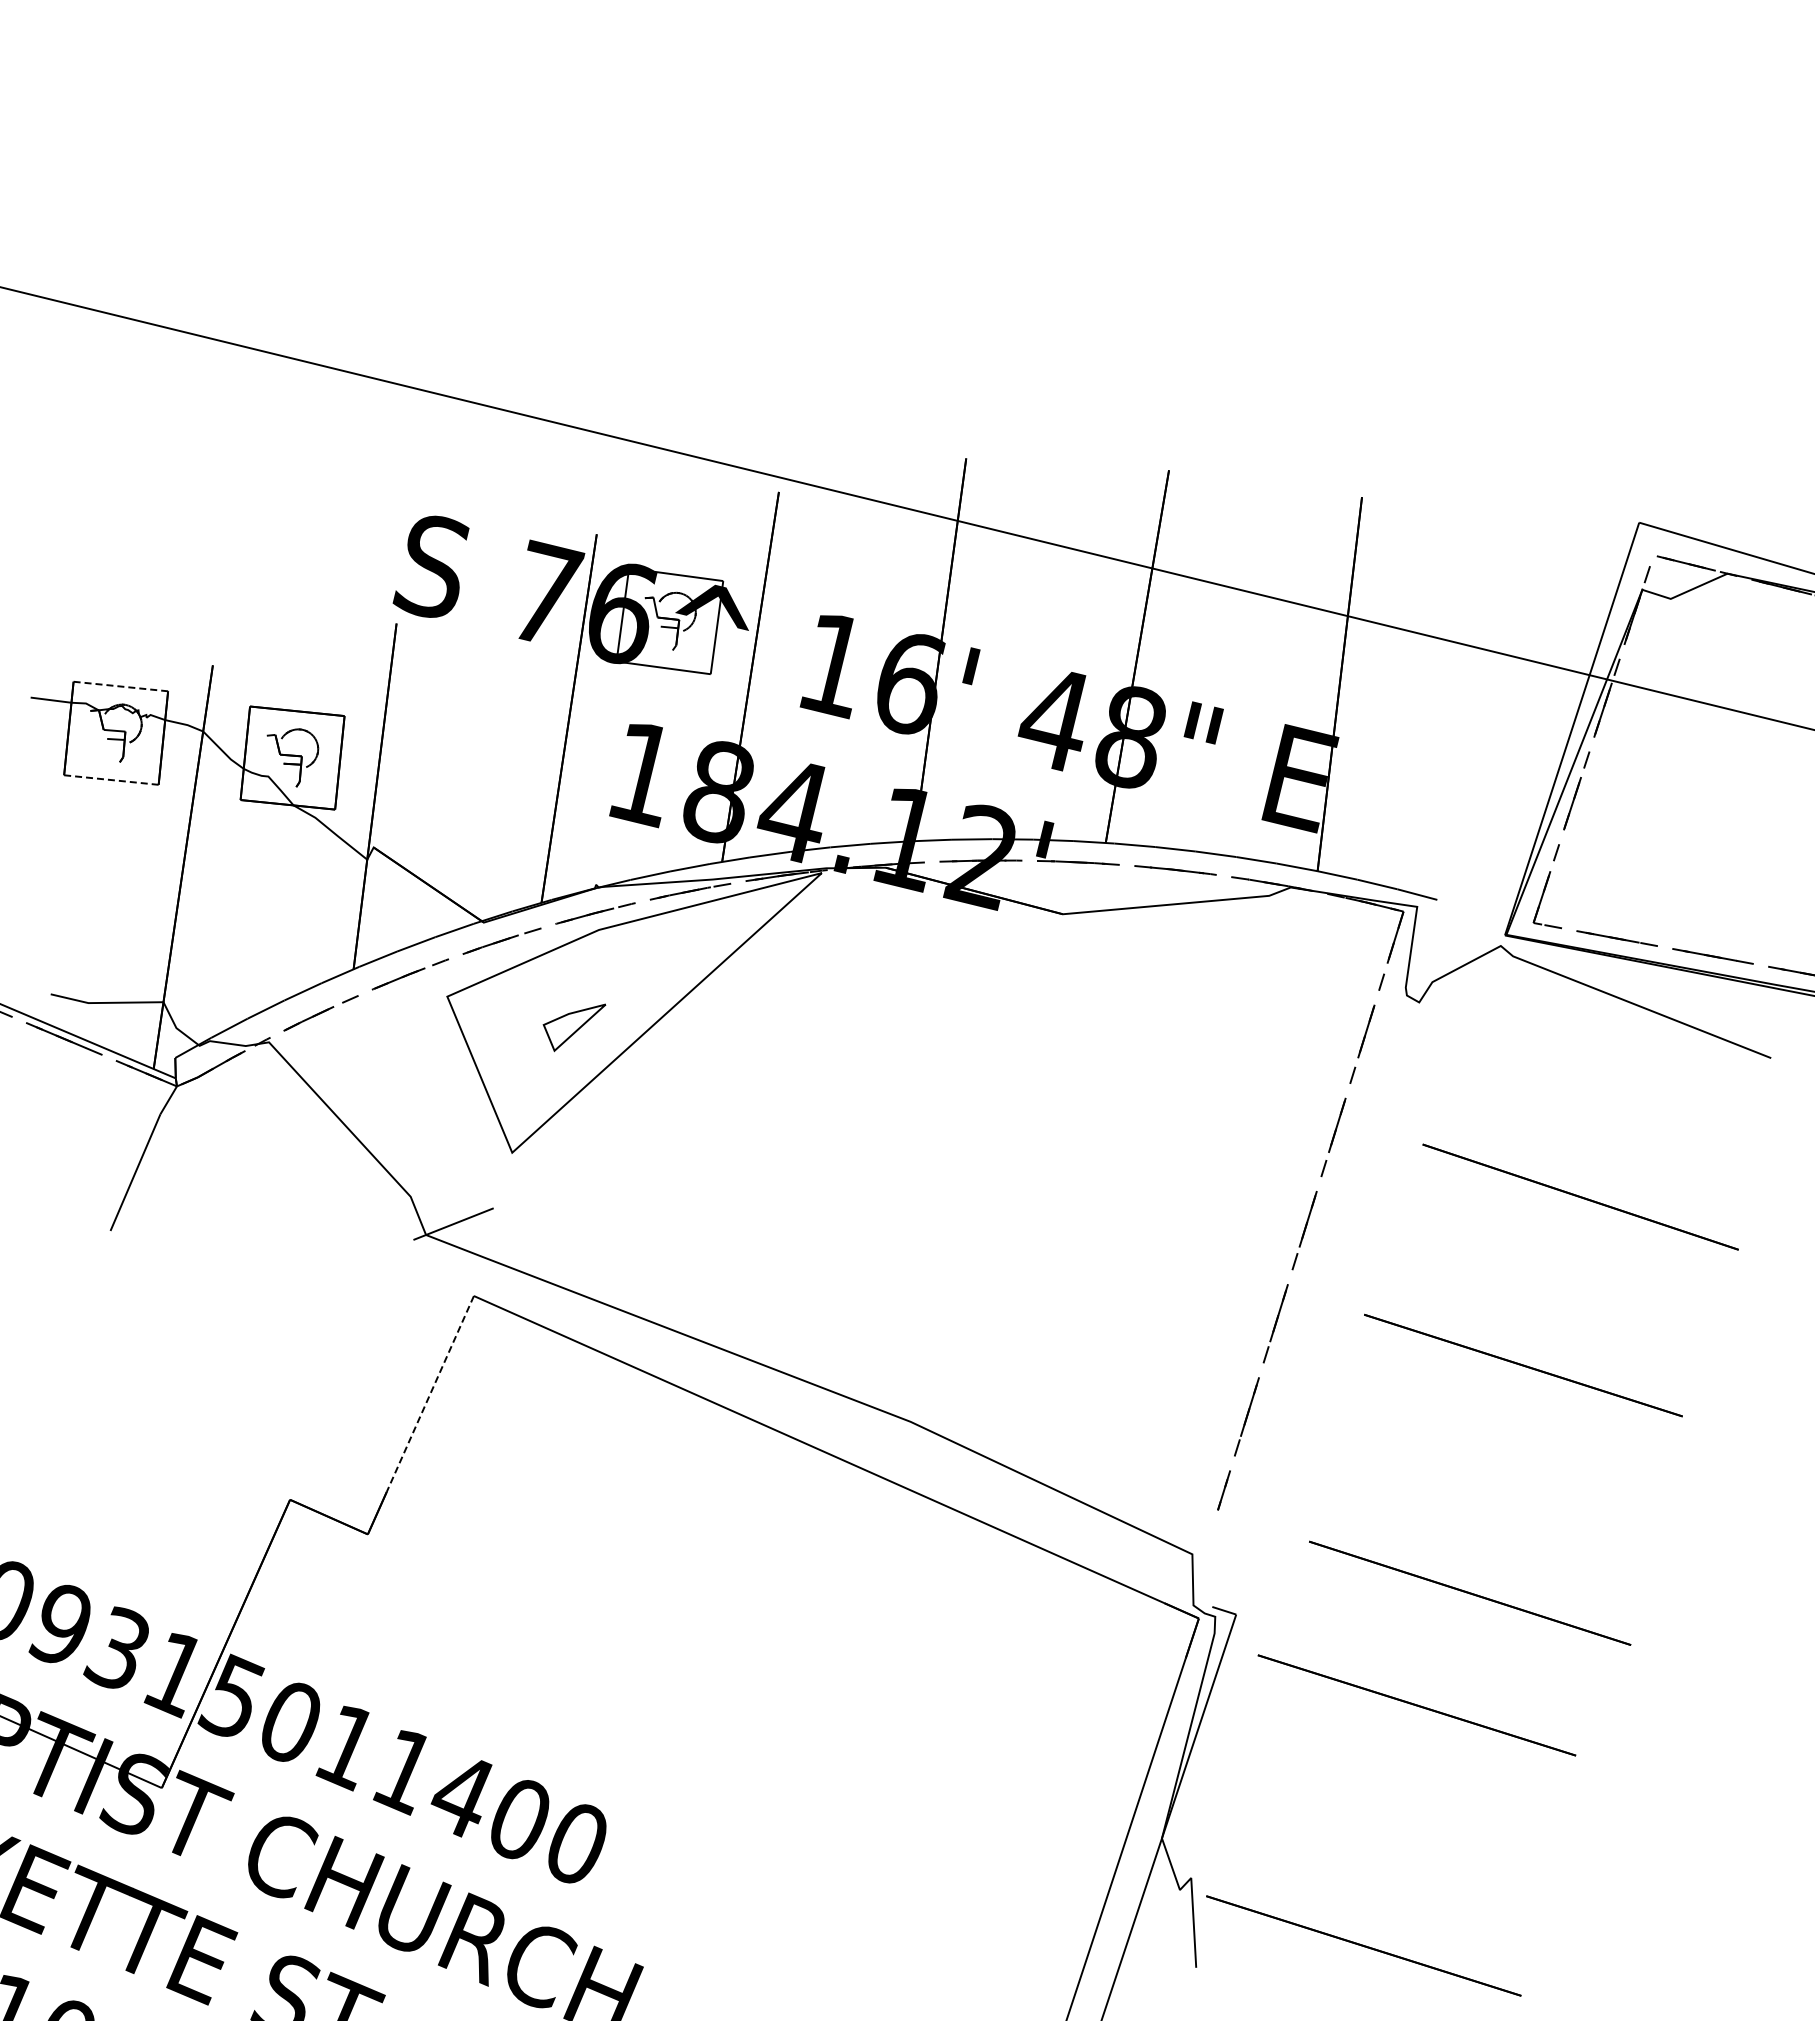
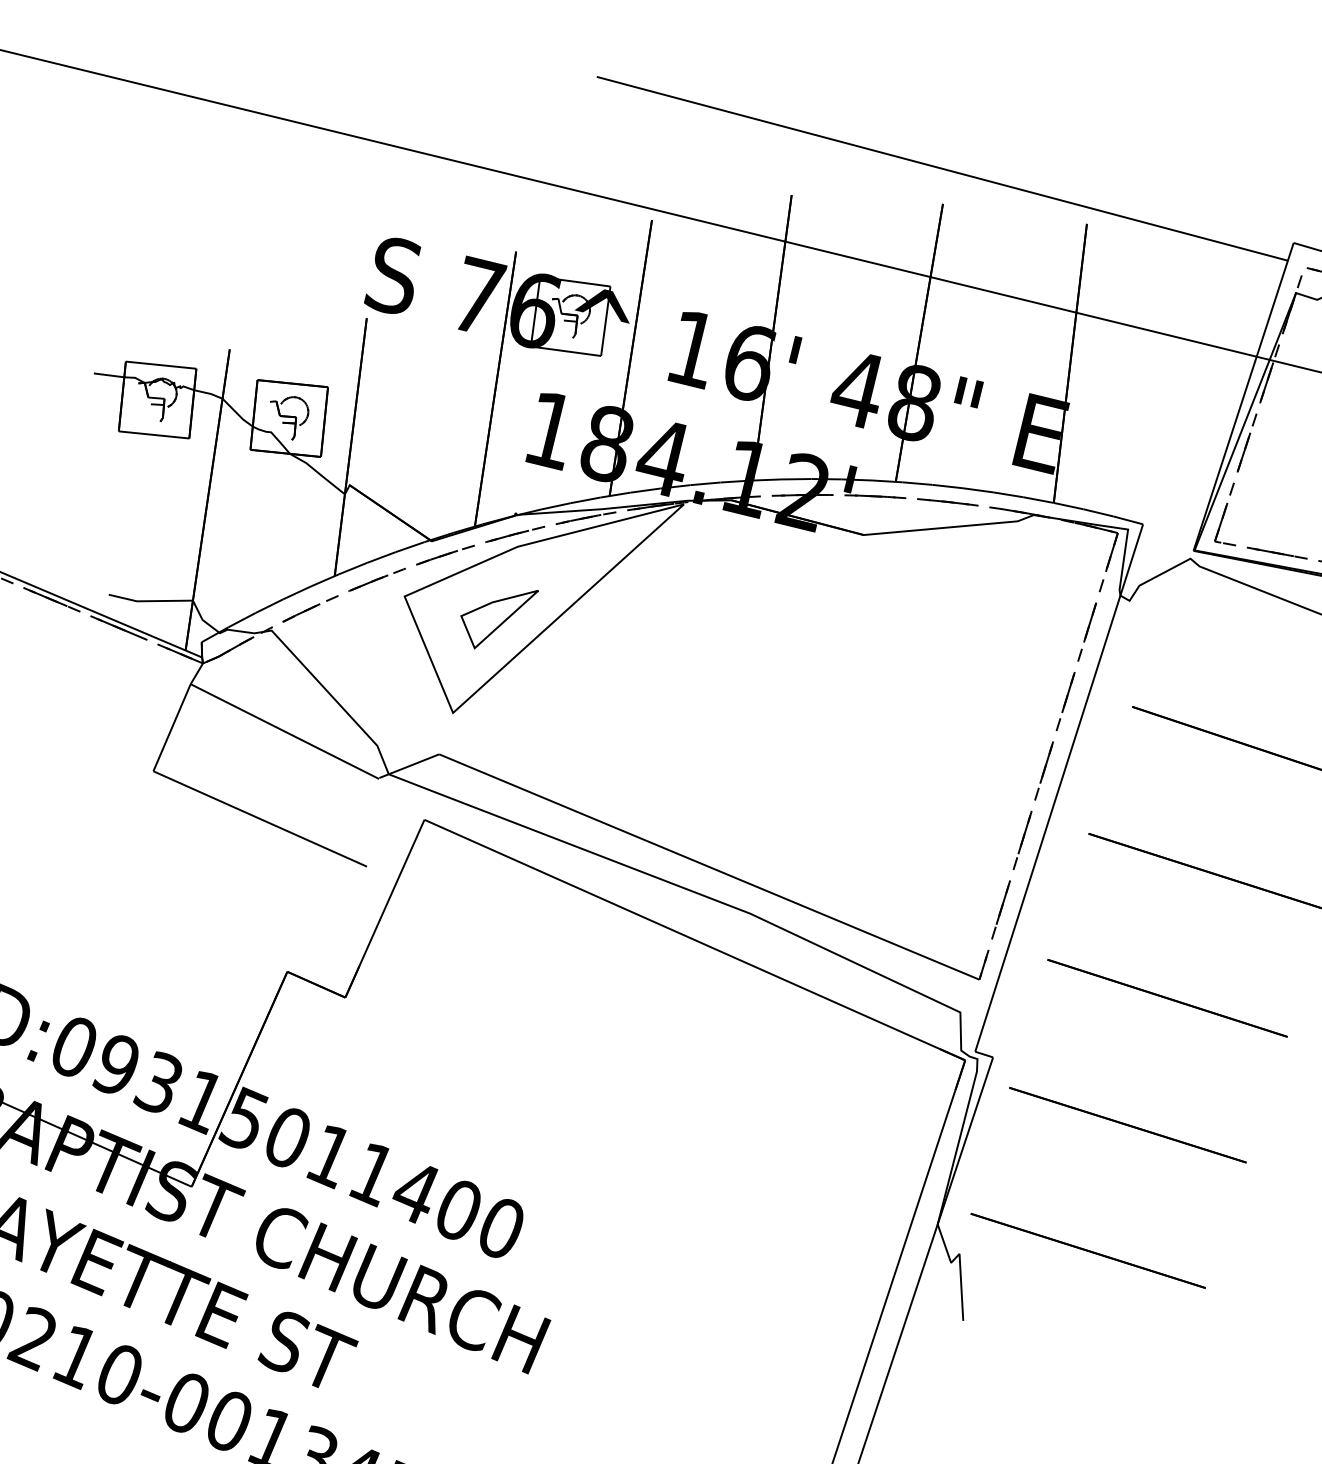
line: (1167, 422) -> (941, 168), added
line: (120, 686) -> (160, 365), dashed -> solid
line: (111, 780) -> (154, 435), dashed -> solid
part: (574, 1027) -> (499, 619), size x1.67
line: (286, 1177) -> (284, 731), added
line: (1324, 1252) -> (1058, 787), added
line: (253, 1294) -> (260, 818), added
line: (855, 1359) -> (709, 867), added
line: (430, 1394) -> (392, 893), dashed -> solid
line: (1470, 1592) -> (1167, 997), moved
line: (1363, 1945) -> (1088, 1250), moved

